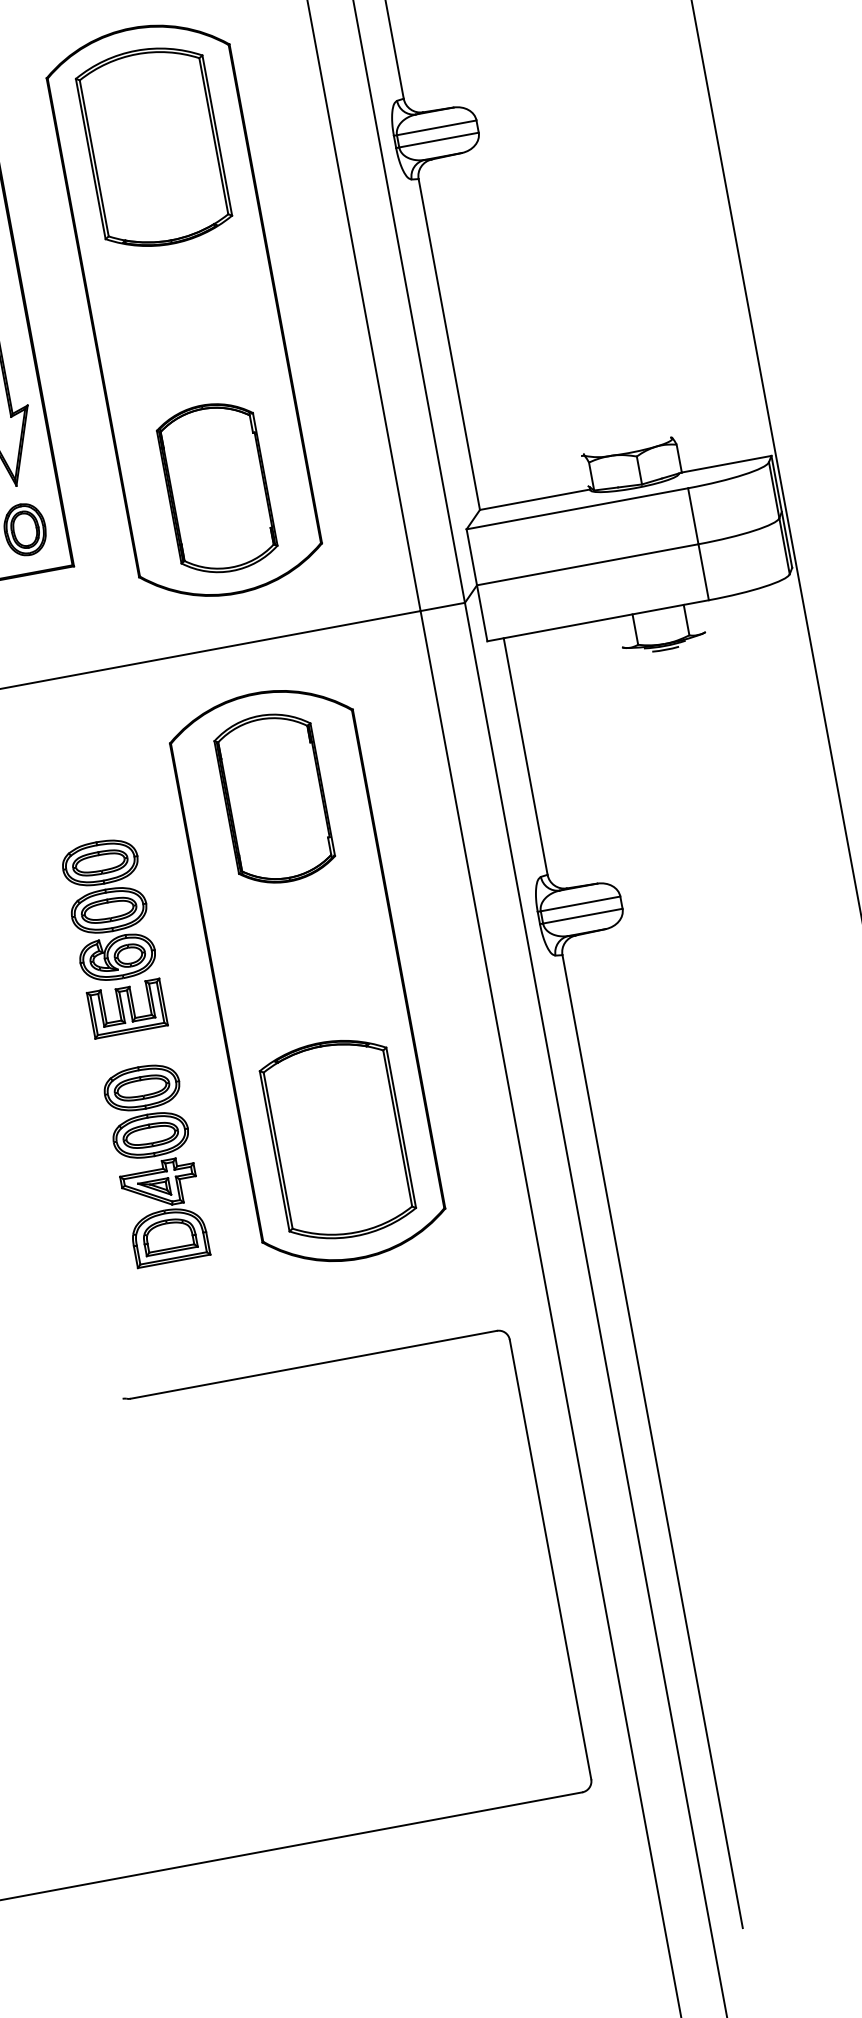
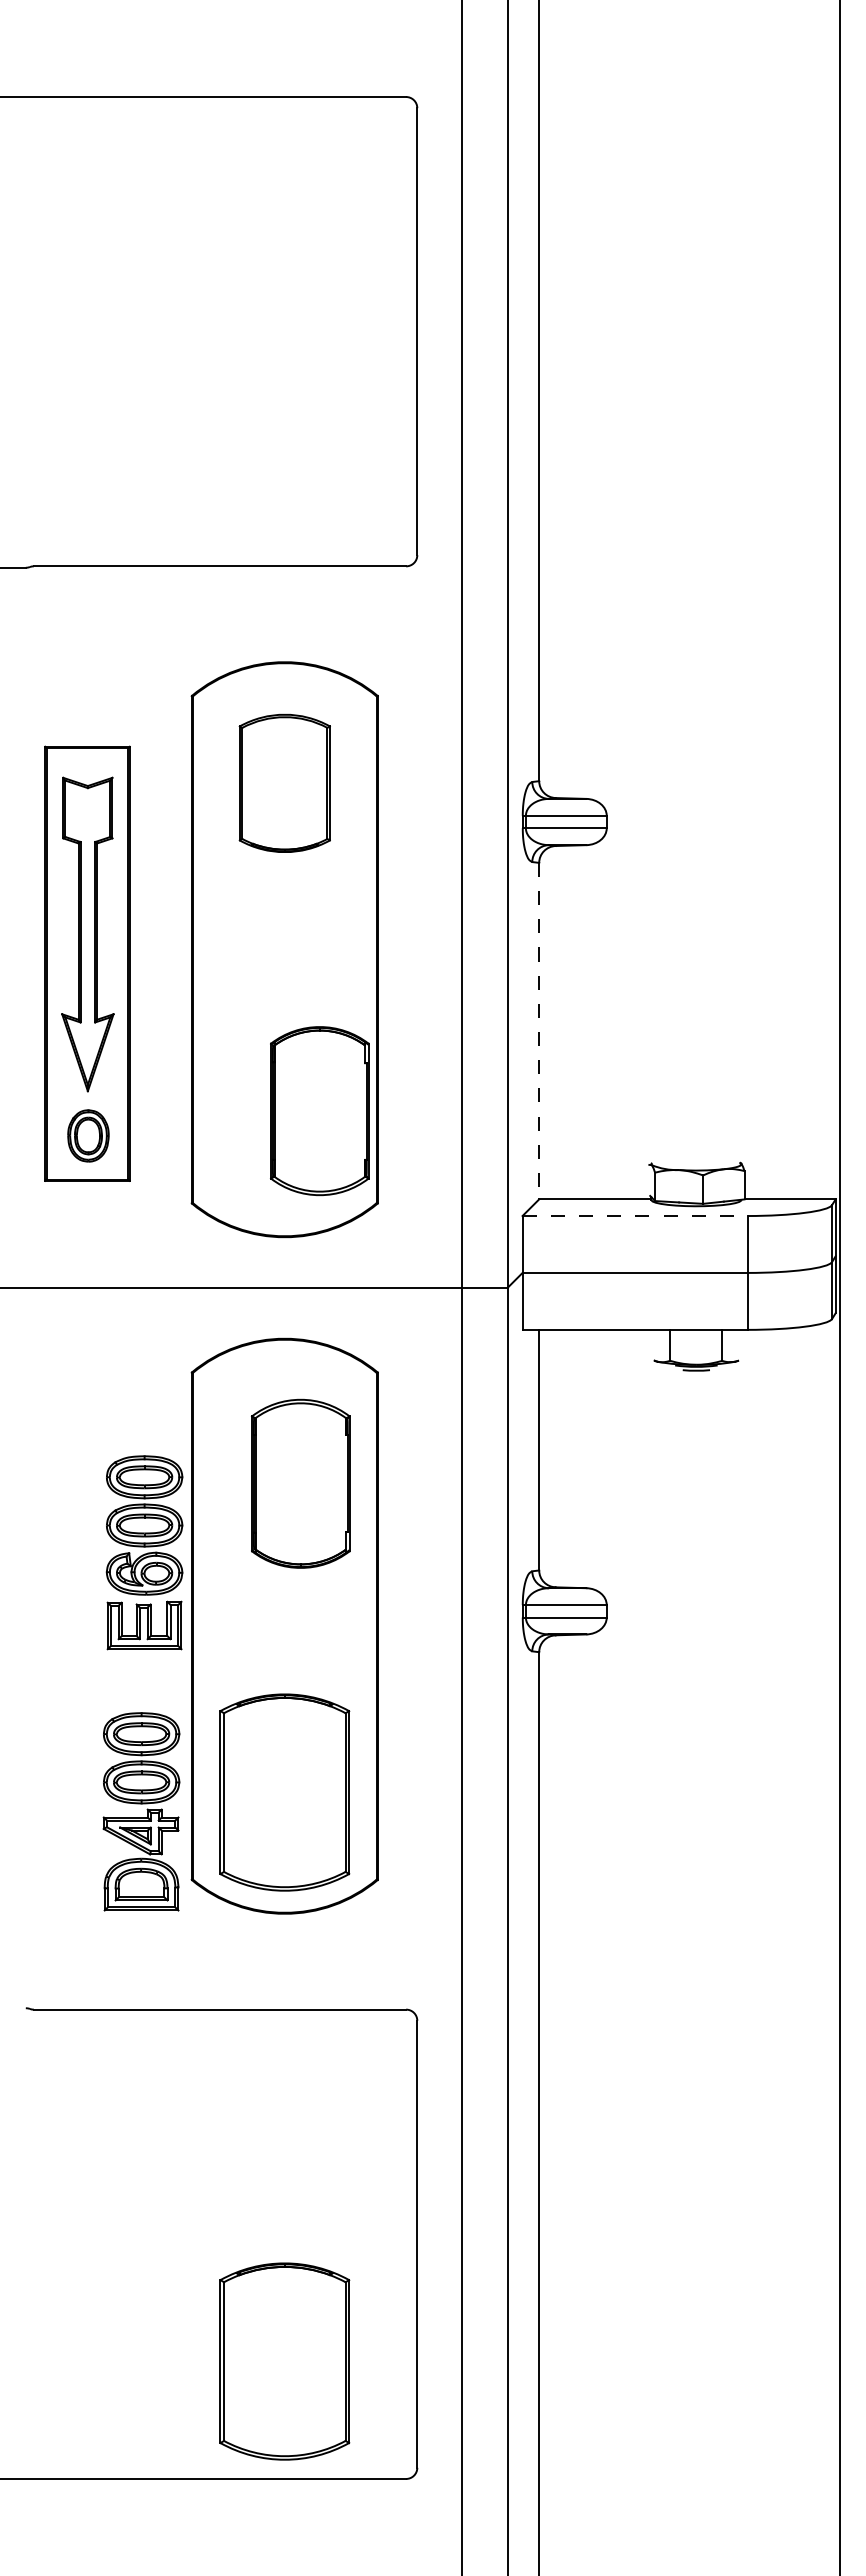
part: (153, 147) -> (284, 783), size x0.7
line: (449, 344) -> (539, 1031), solid -> dashed
part: (216, 488) -> (319, 1111), moved
line: (577, 509) -> (635, 1216), solid -> dashed
part: (274, 798) -> (300, 1483), moved
part: (113, 936) -> (144, 1552), moved
part: (156, 1164) -> (141, 1811), moved
part: (441, 1699) -> (284, 2361), added

